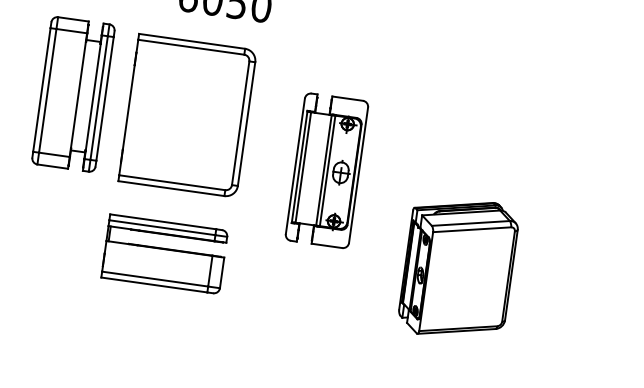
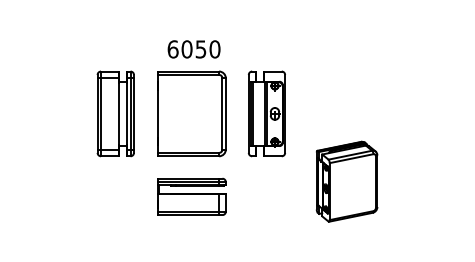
part: (186, 114) -> (191, 113), moved
part: (326, 169) -> (266, 113), moved
part: (163, 253) -> (191, 196), moved

